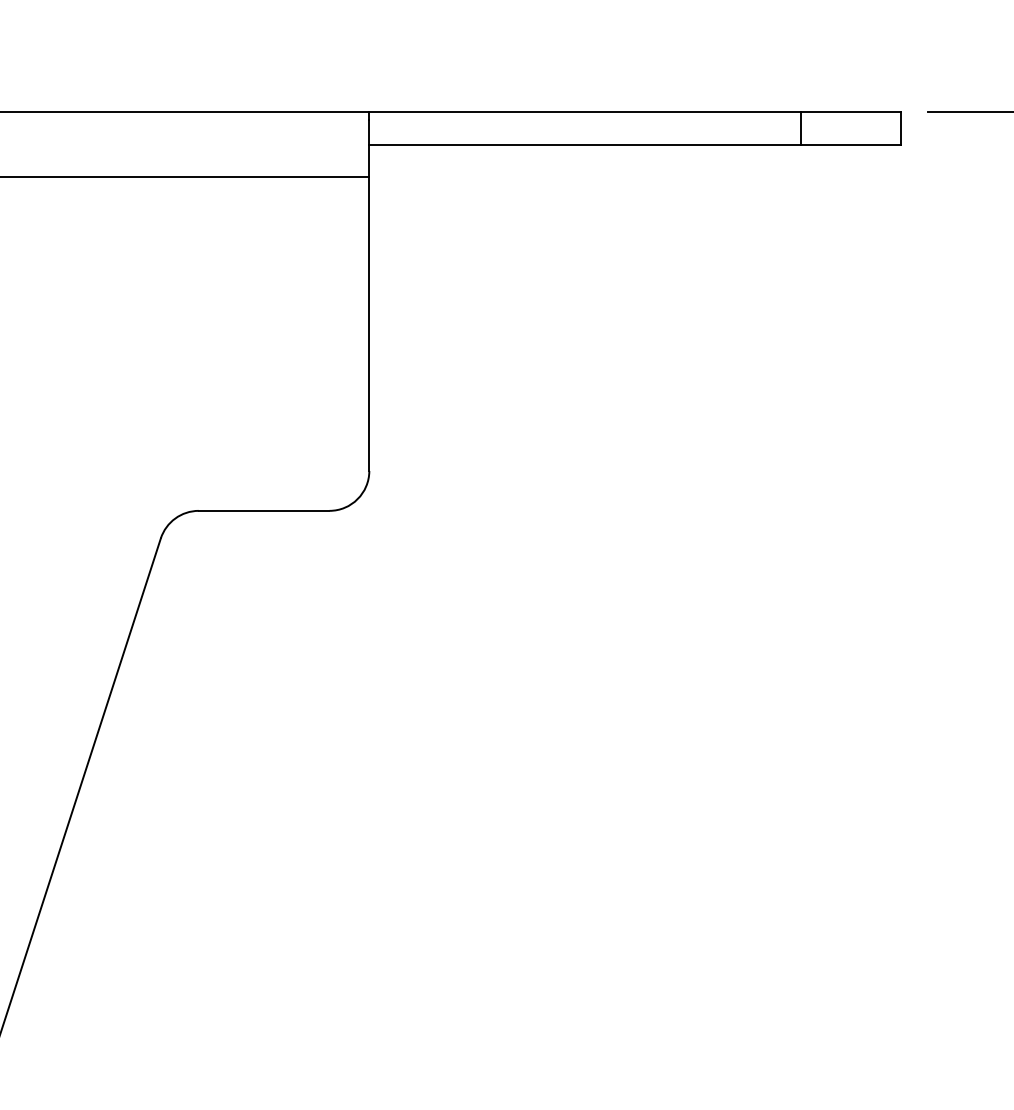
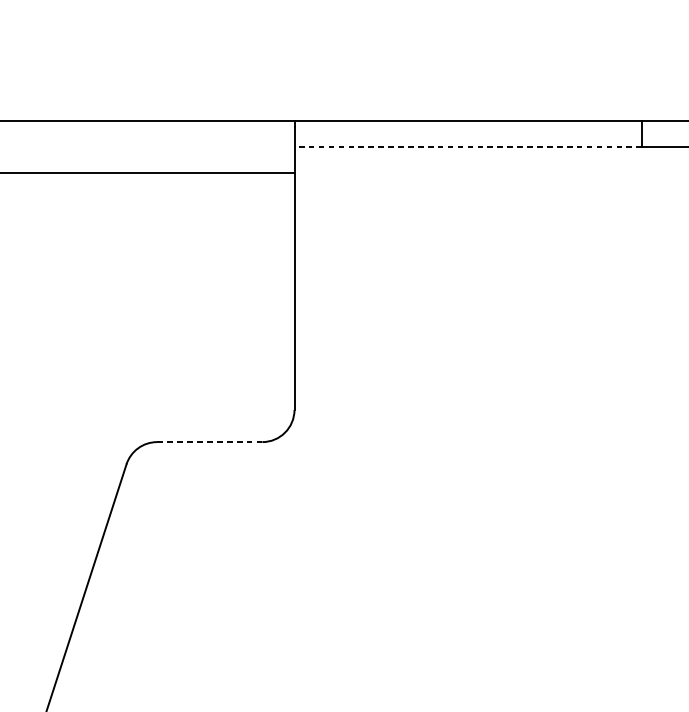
line: (585, 145) -> (468, 147), solid -> dashed
line: (263, 510) -> (209, 441), solid -> dashed

